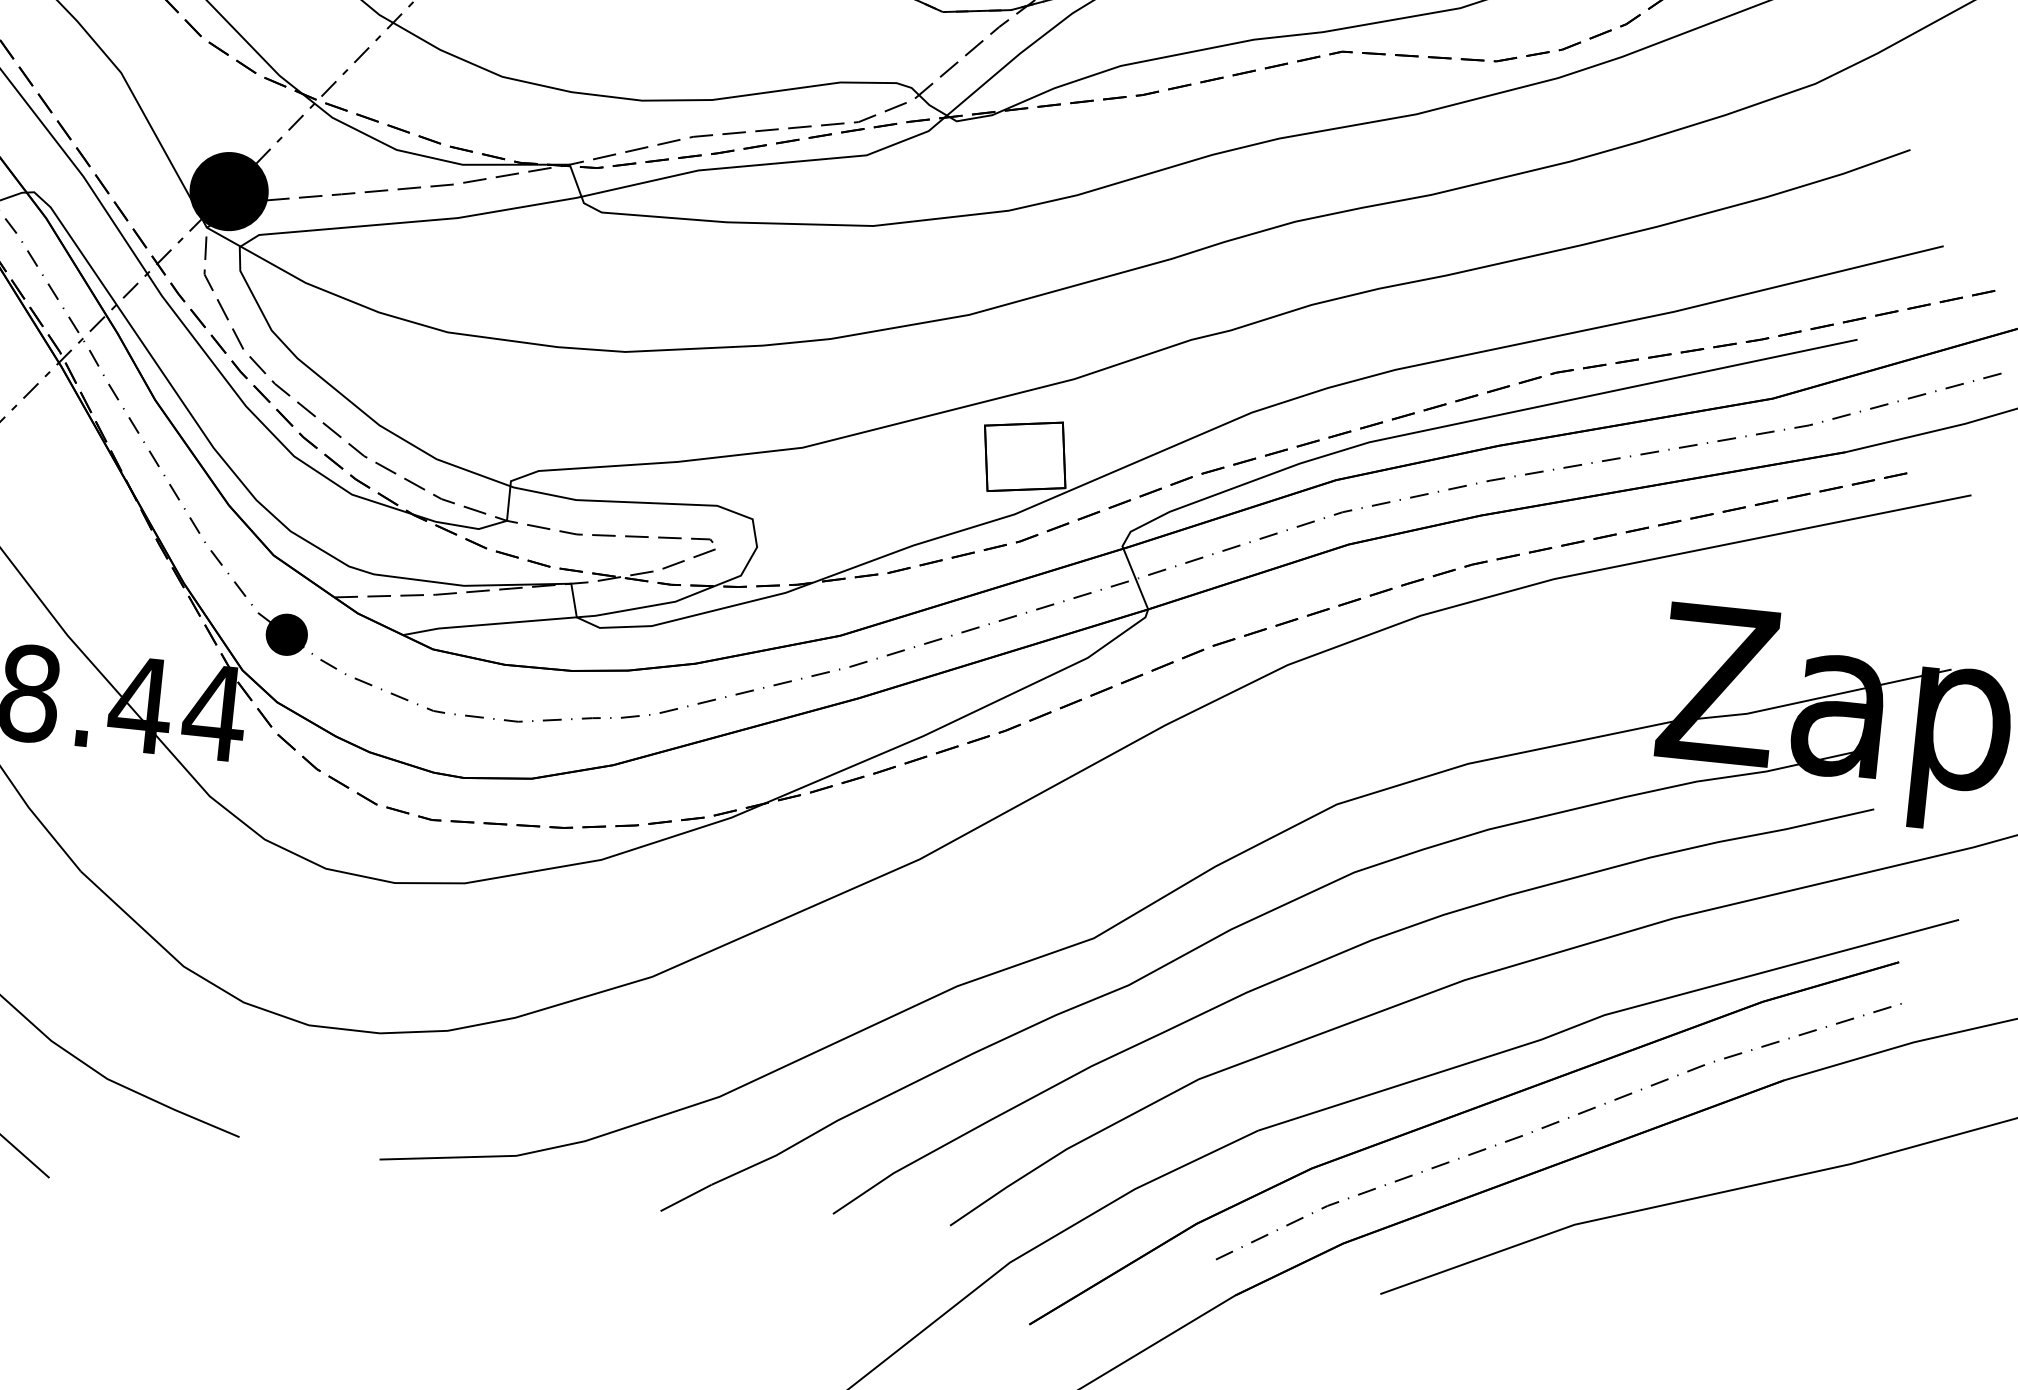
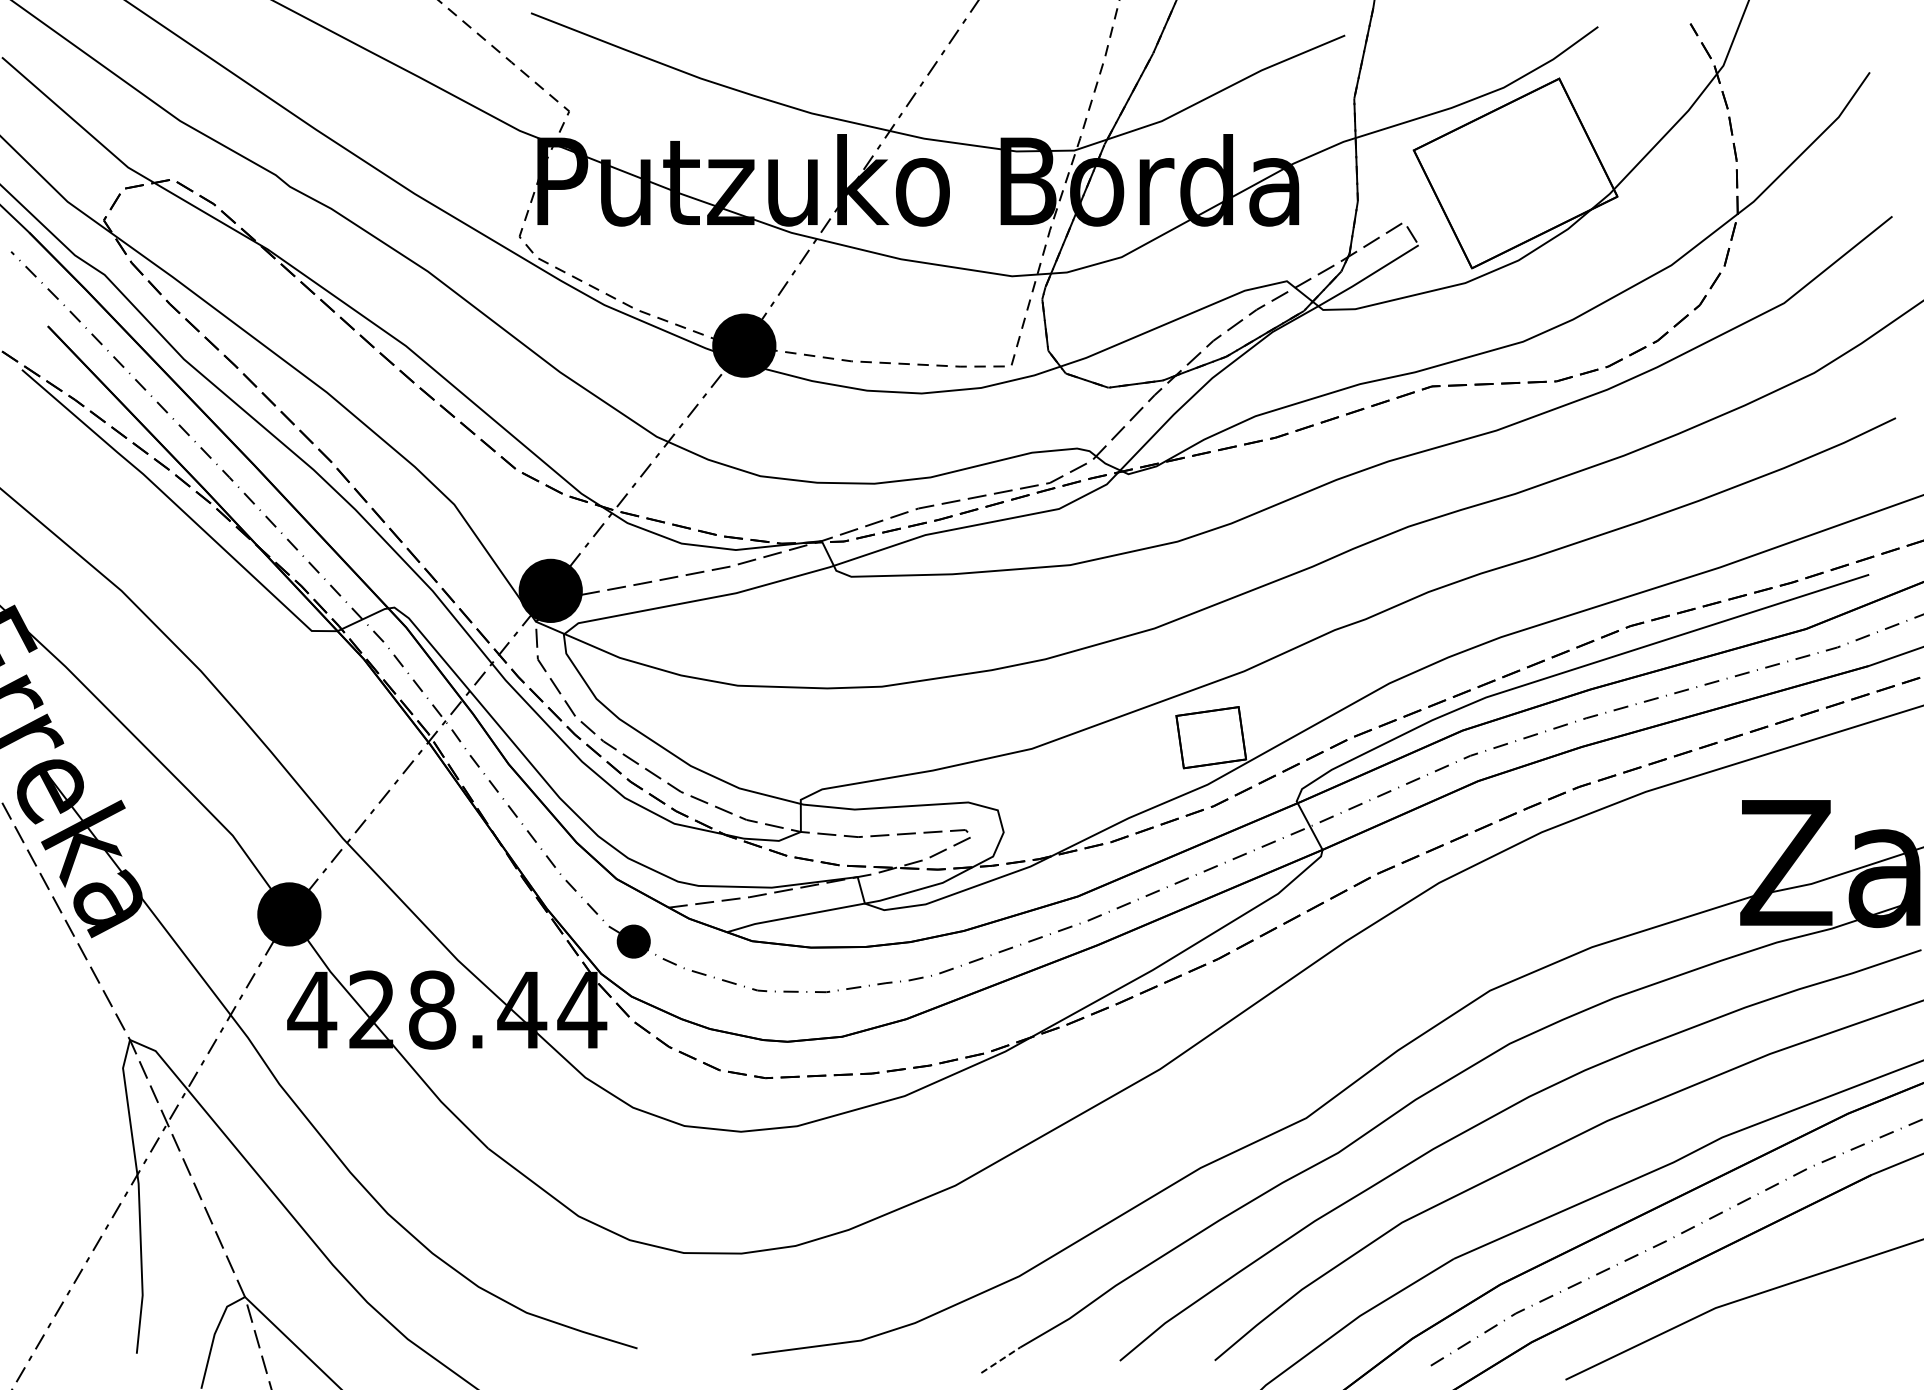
line: (687, 1197) -> (1001, 1359), solid -> dashed

